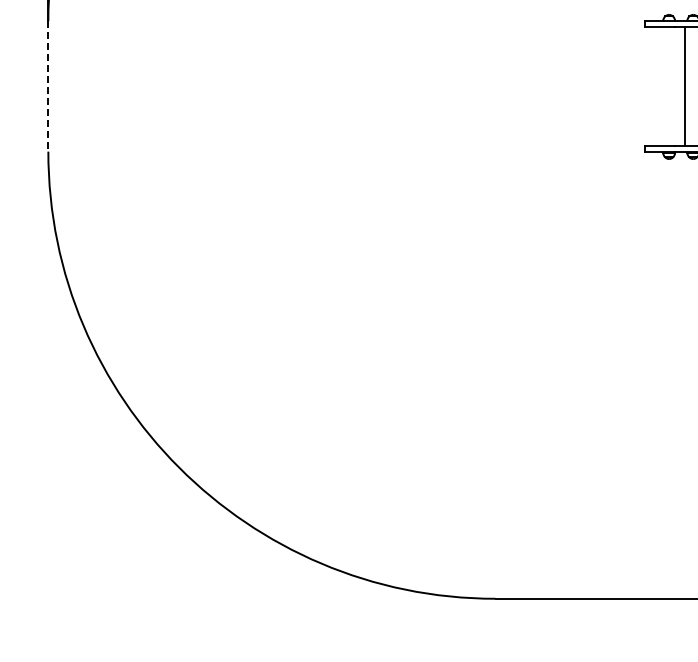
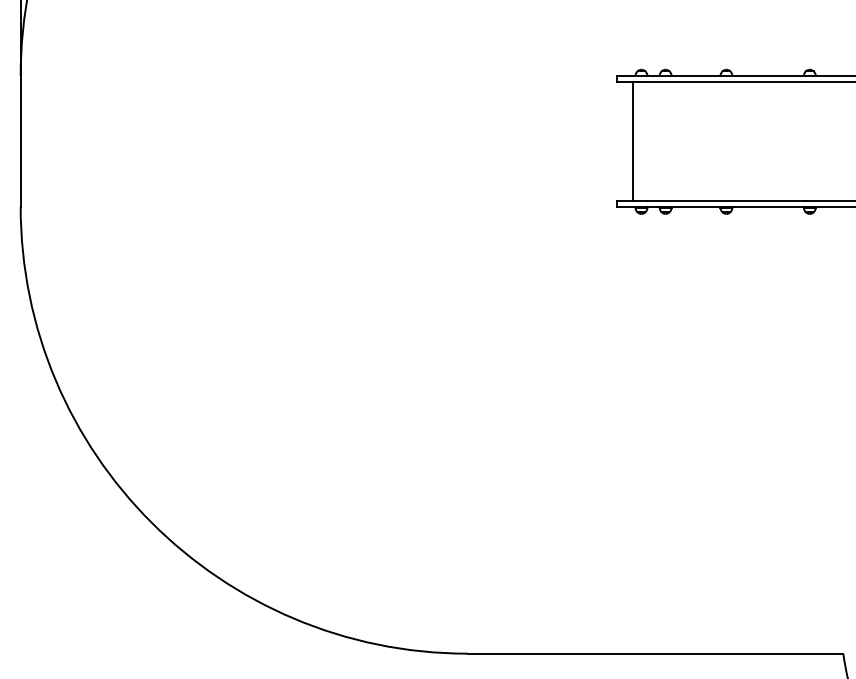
line: (685, 85) -> (633, 140), moved
line: (48, 86) -> (20, 141), dashed -> solid

